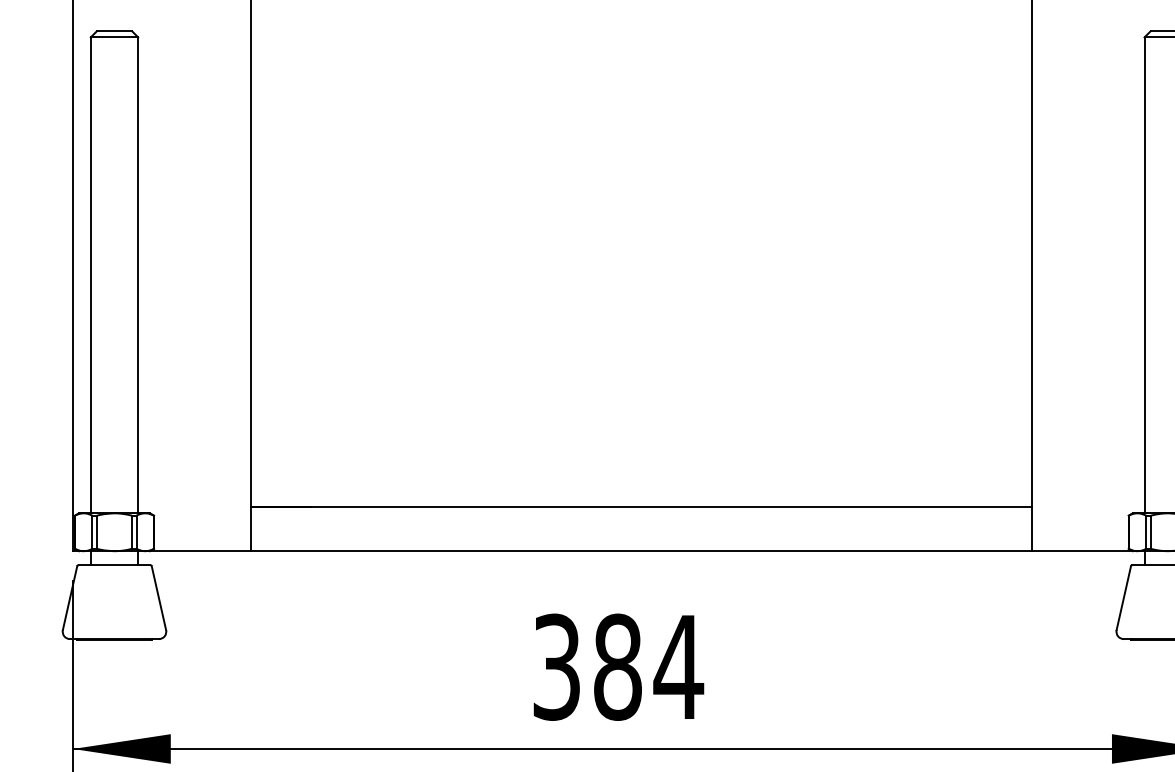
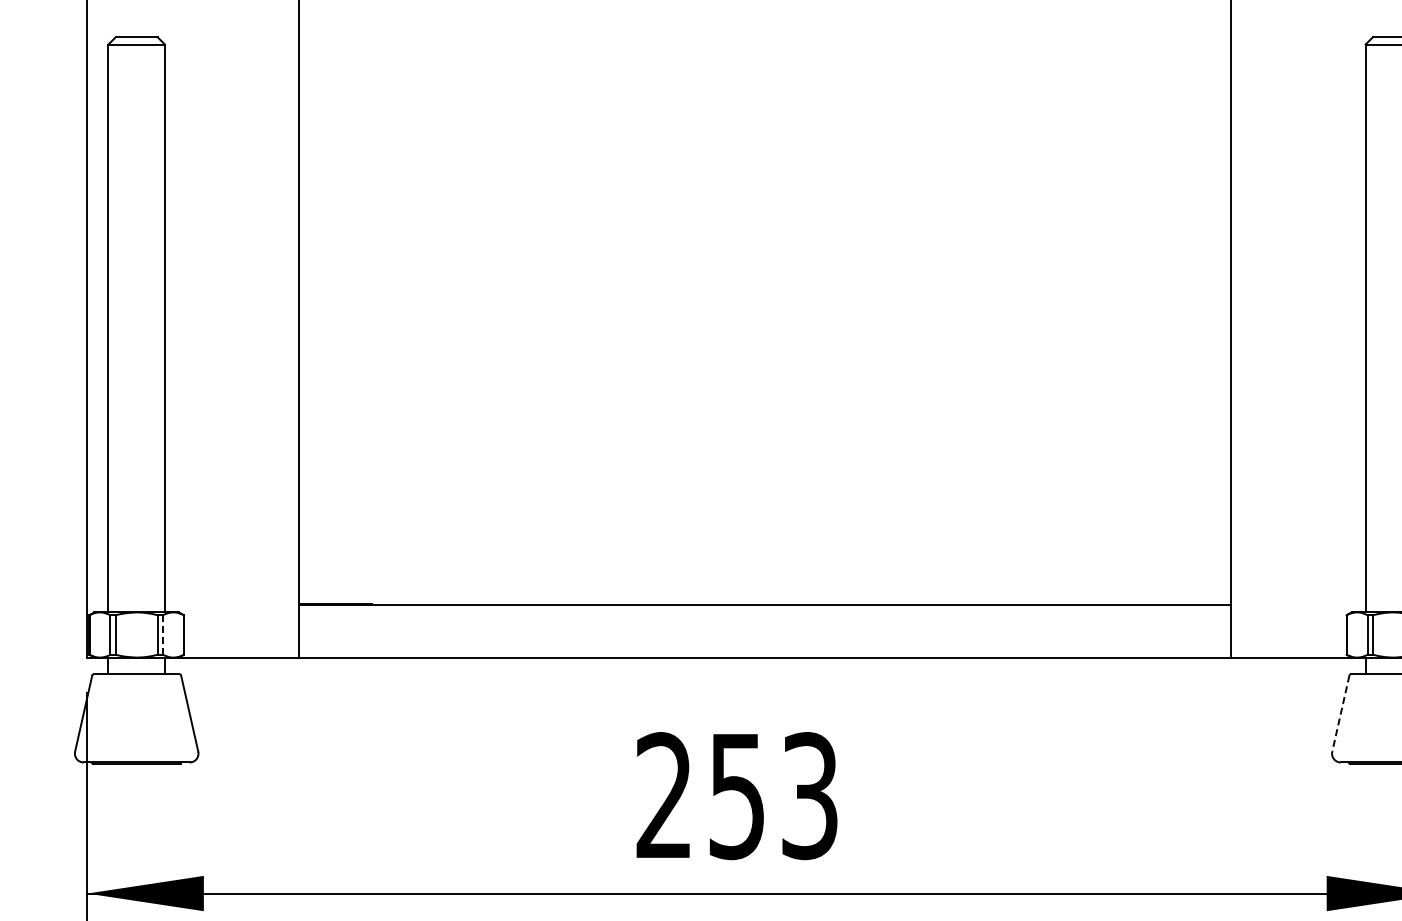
line: (136, 532) -> (162, 635), solid -> dashed
line: (1123, 598) -> (1340, 714), solid -> dashed
text: (618, 667) -> (738, 796), 384 -> 253

